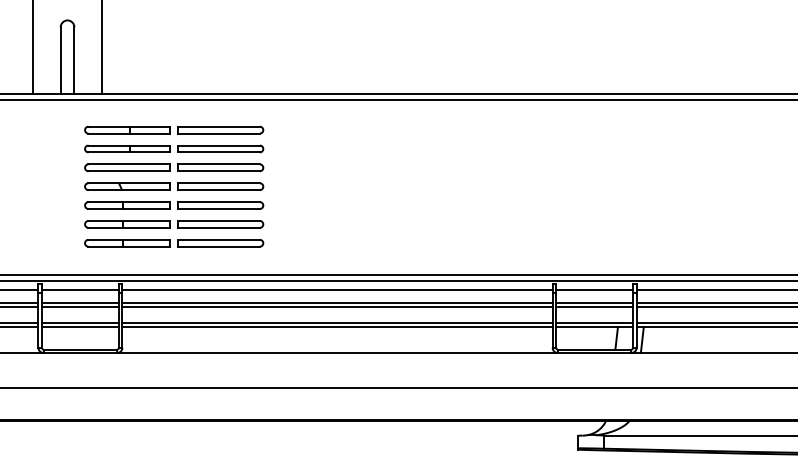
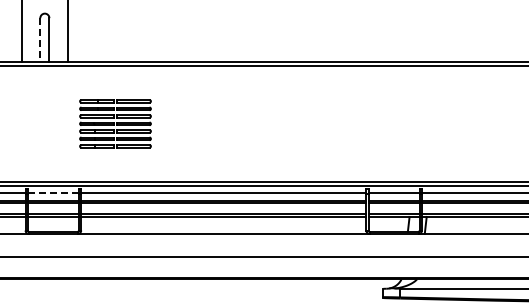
line: (60, 60) -> (40, 40), solid -> dashed
part: (174, 186) -> (115, 123), size x0.6
line: (80, 290) -> (53, 192), solid -> dashed

